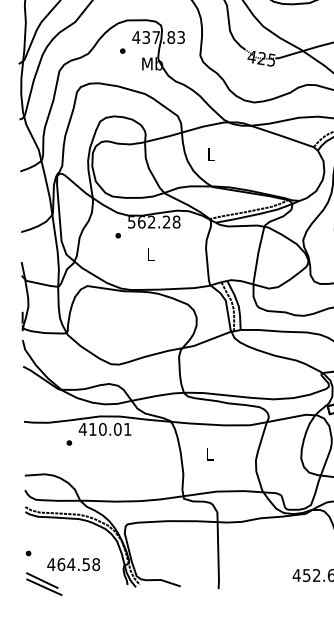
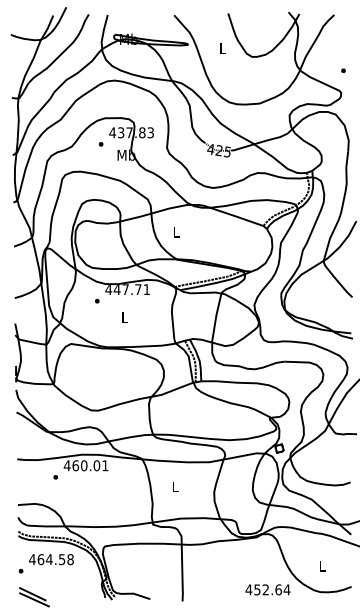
text: (153, 221) -> (127, 289), 562.28 -> 447.71
text: (92, 429) -> (75, 465), 410.01 -> 460.01
text: (73, 564) -> (51, 559), moved

